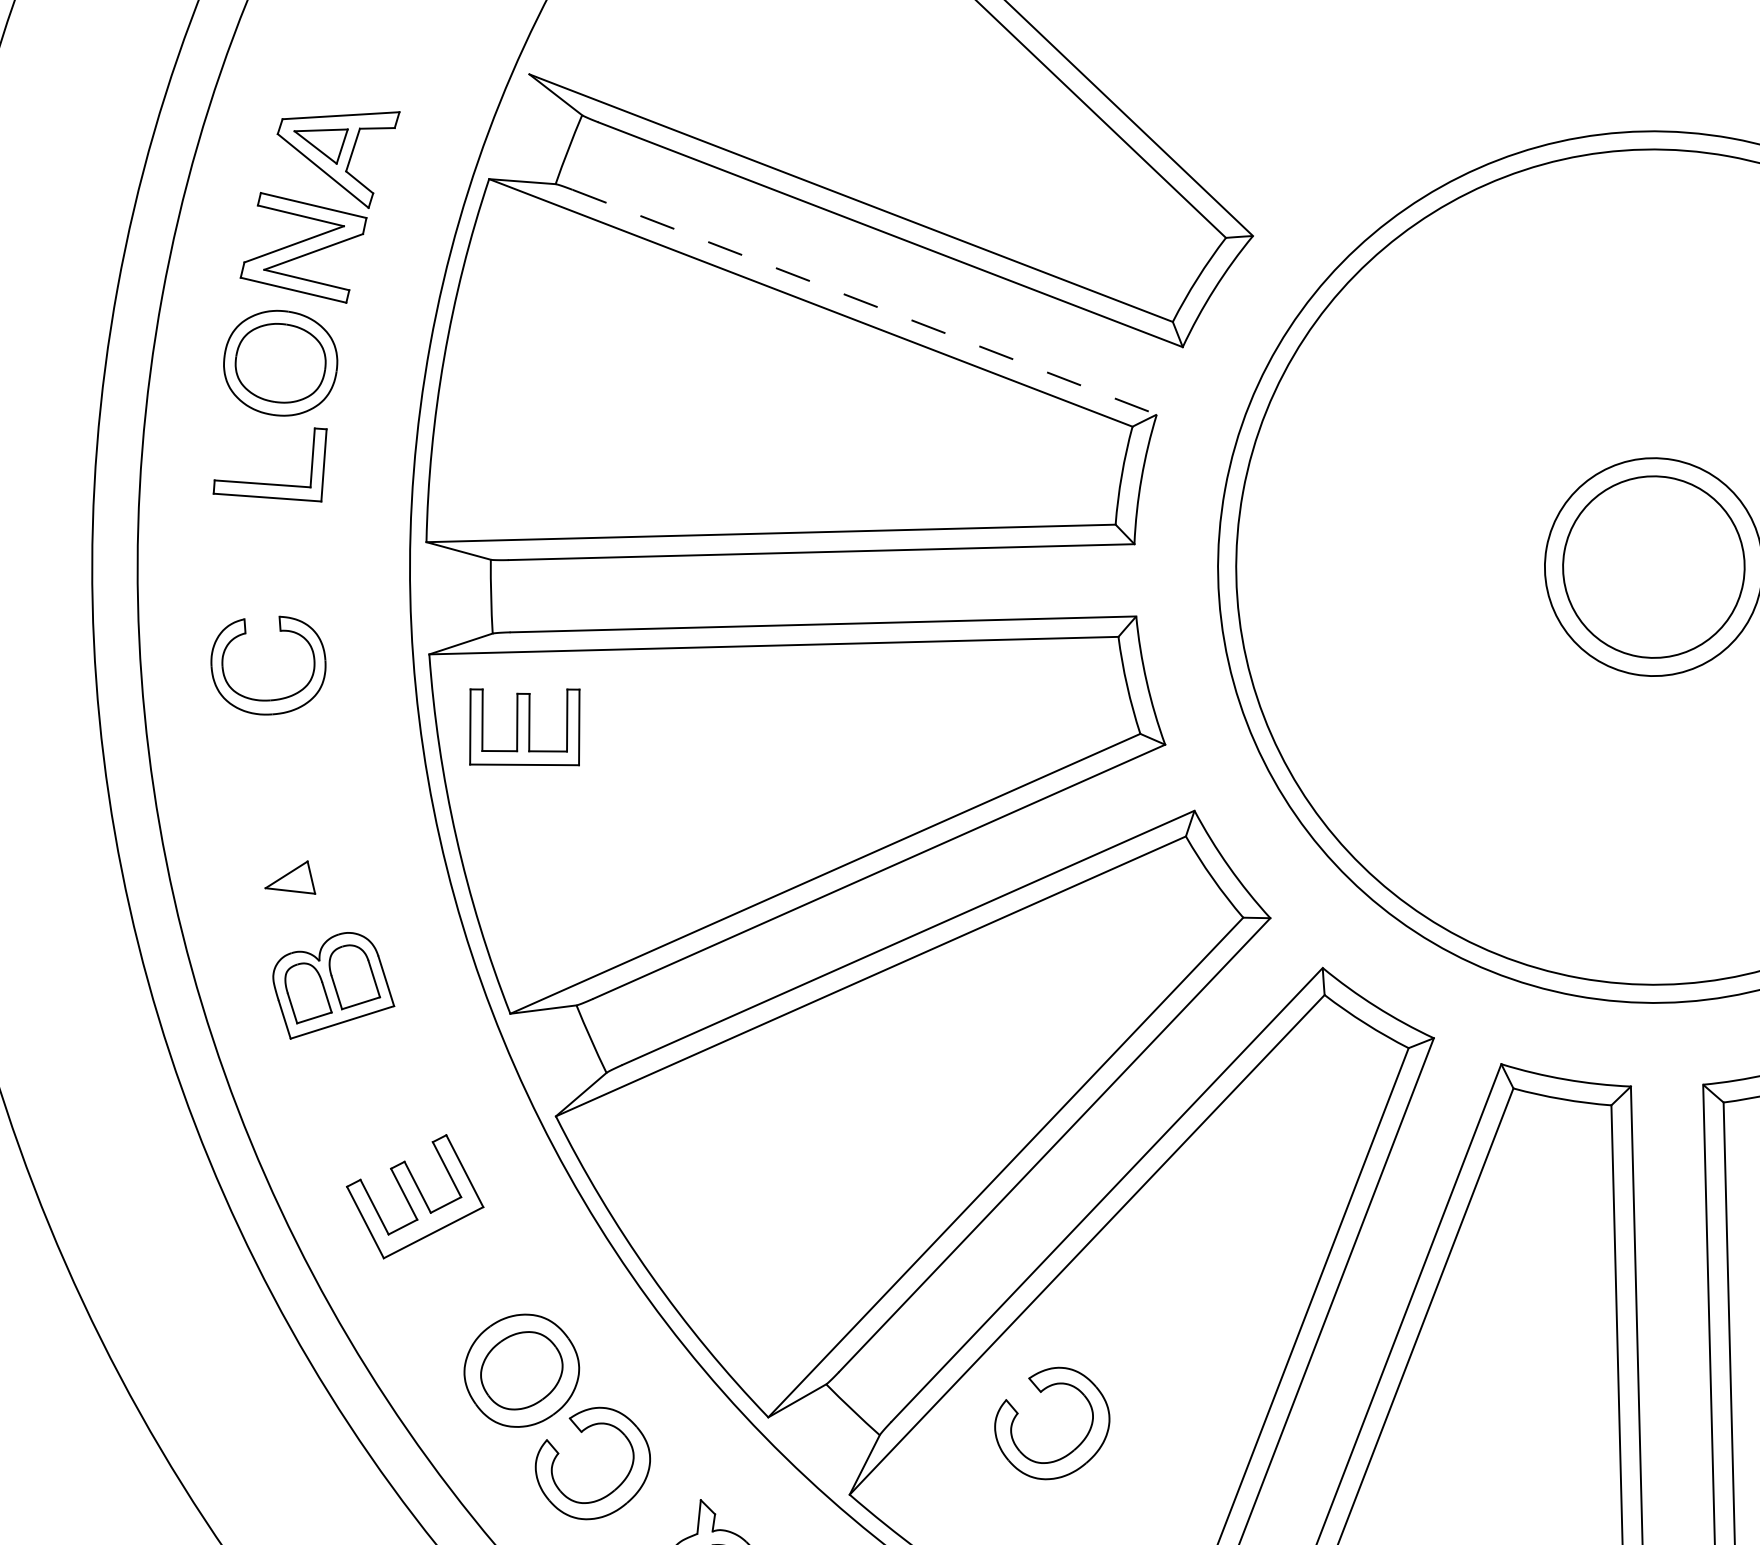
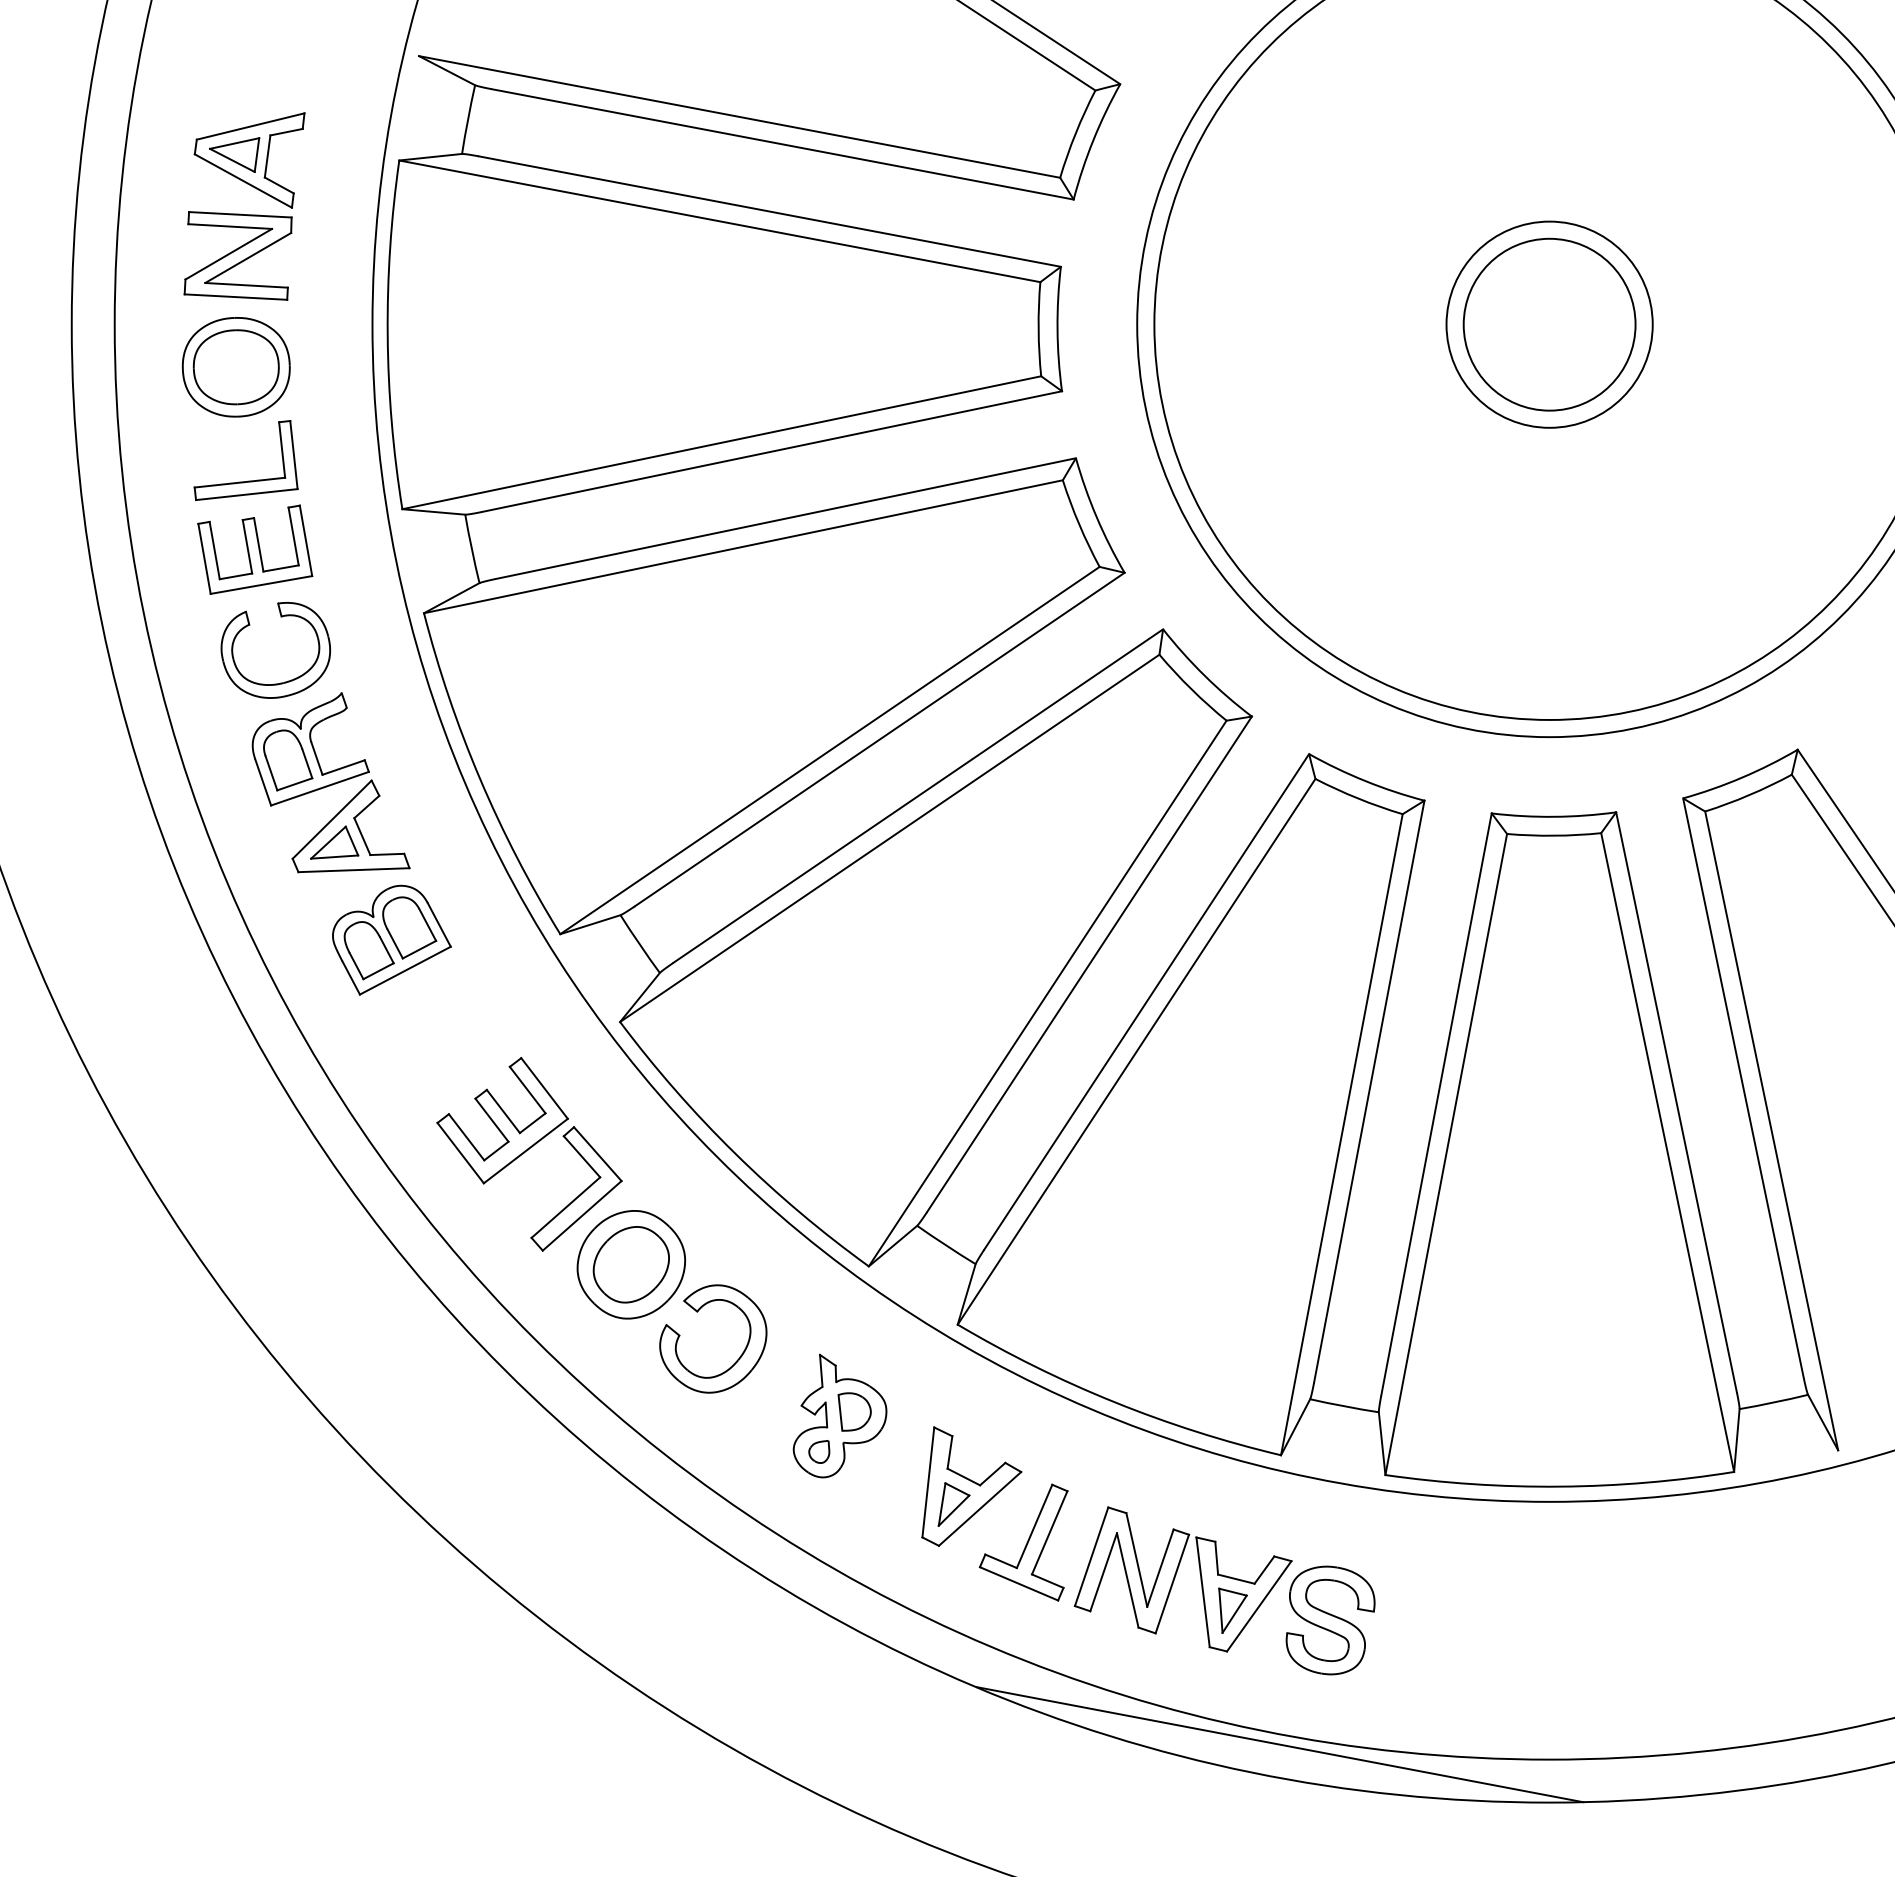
line: (865, 302) -> (770, 211), dashed -> solid
part: (525, 726) -> (255, 549), moved
part: (300, 812) -> (330, 782), added
part: (483, 1286) -> (581, 1192), added
part: (1040, 1392) -> (1118, 1197), removed

